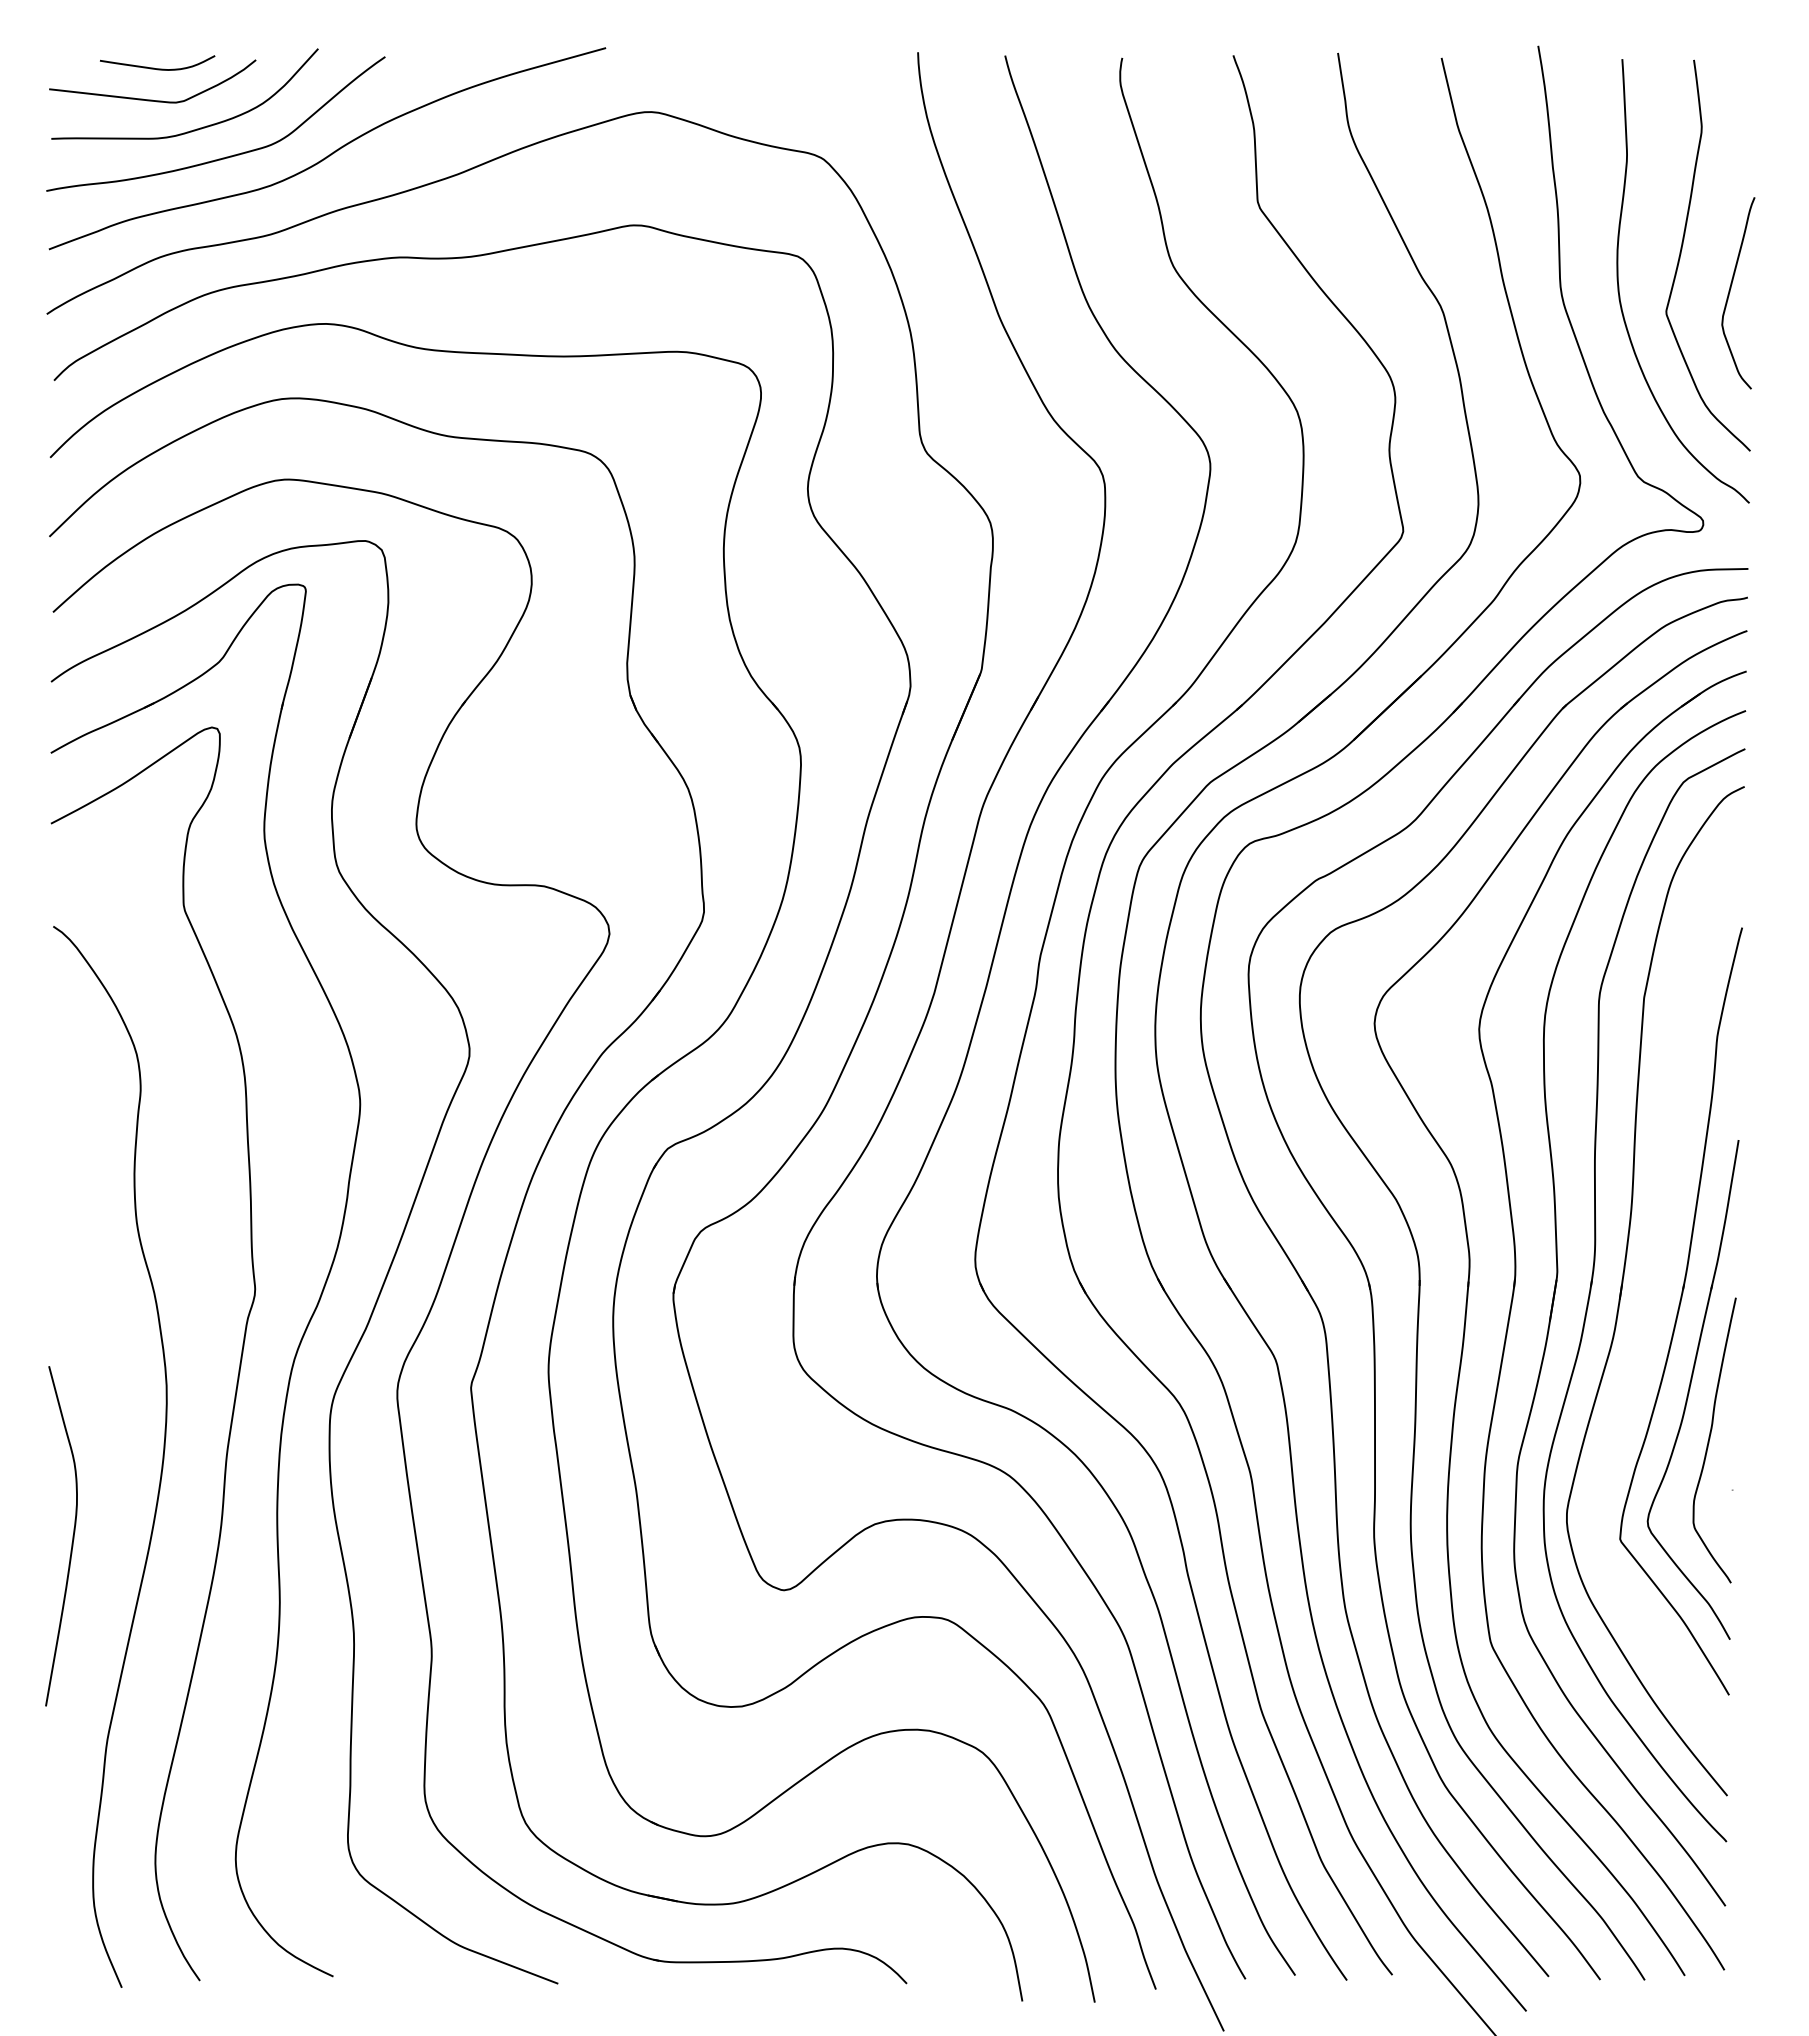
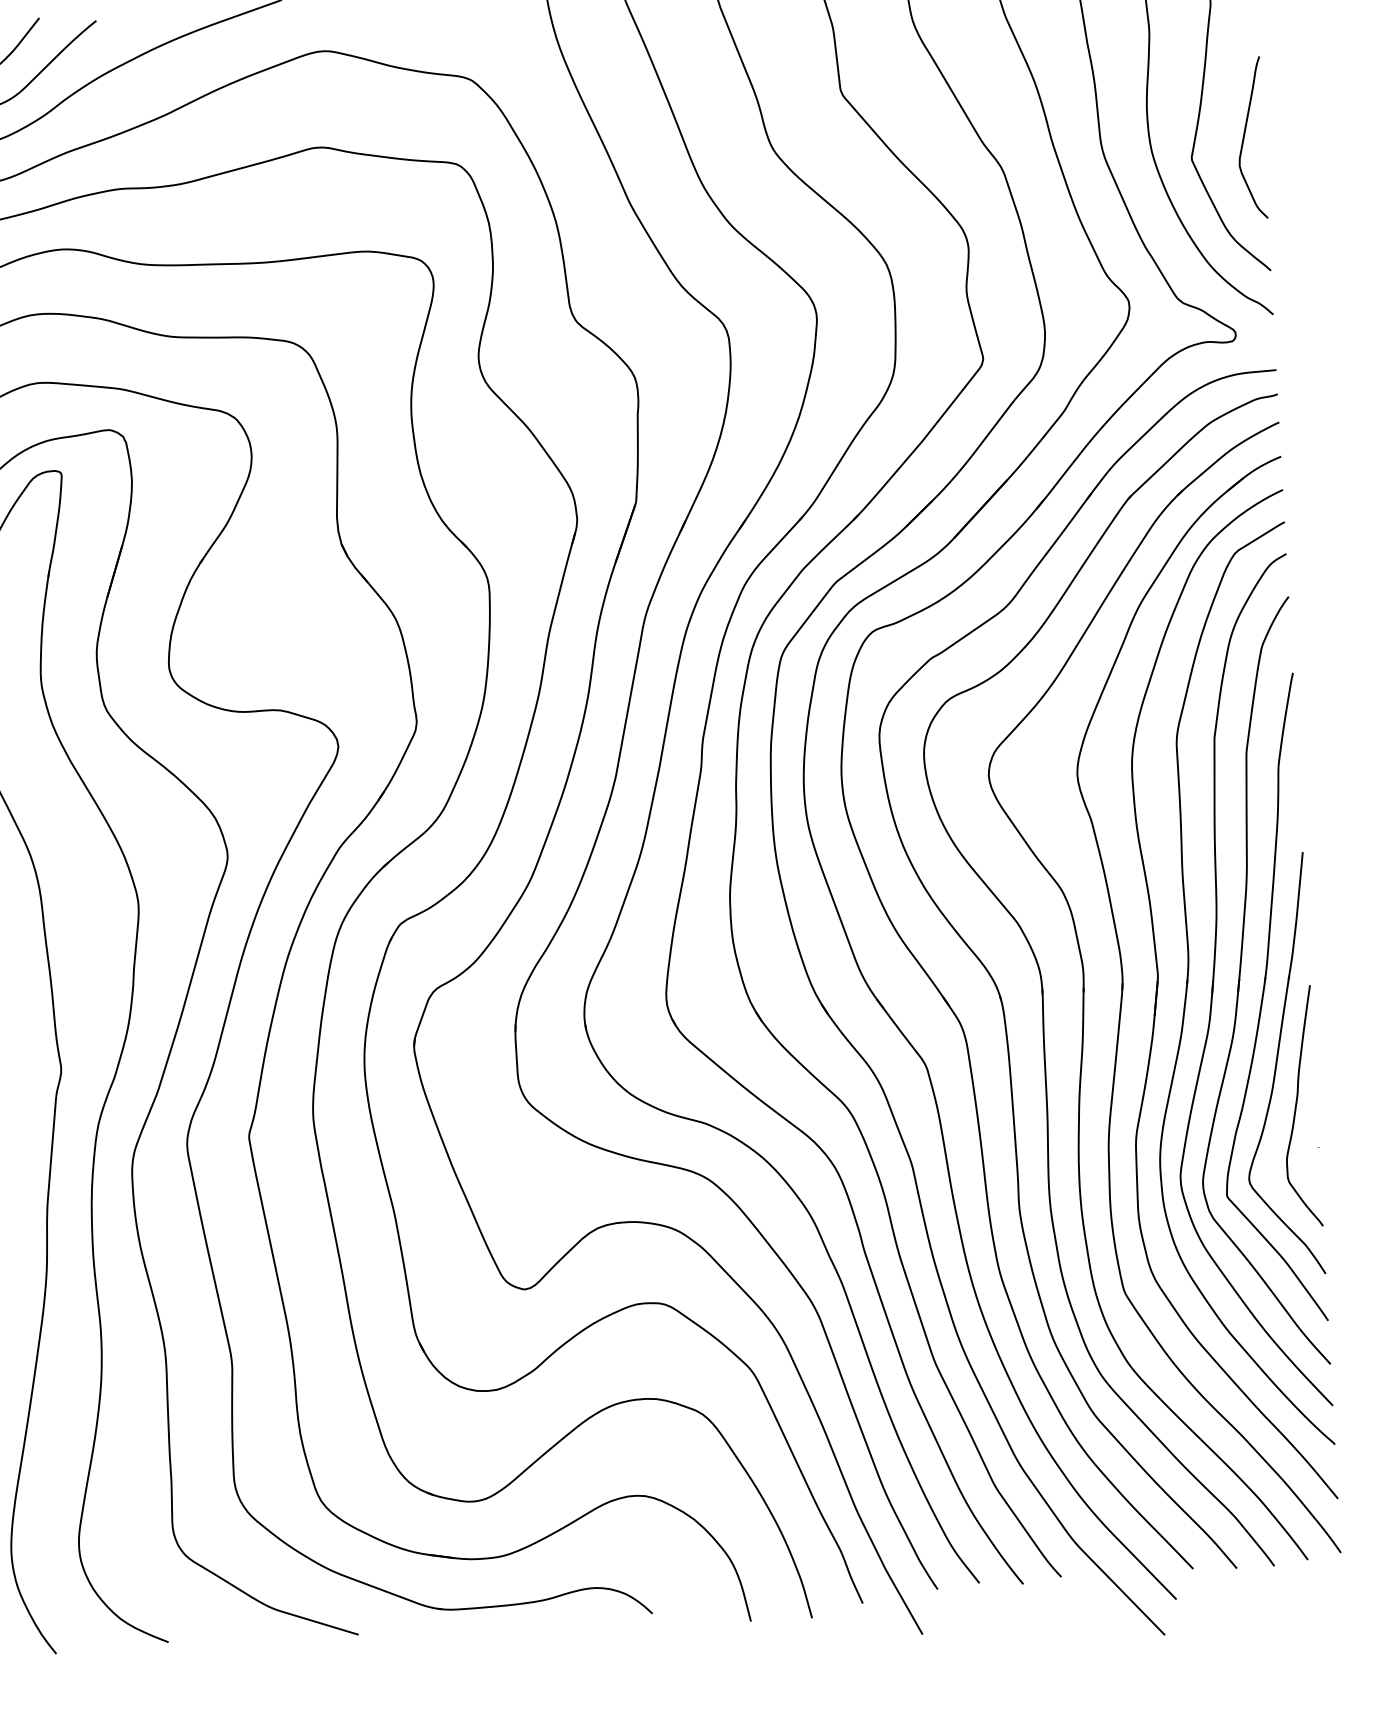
part: (1653, 1289) -> (1240, 983), added

